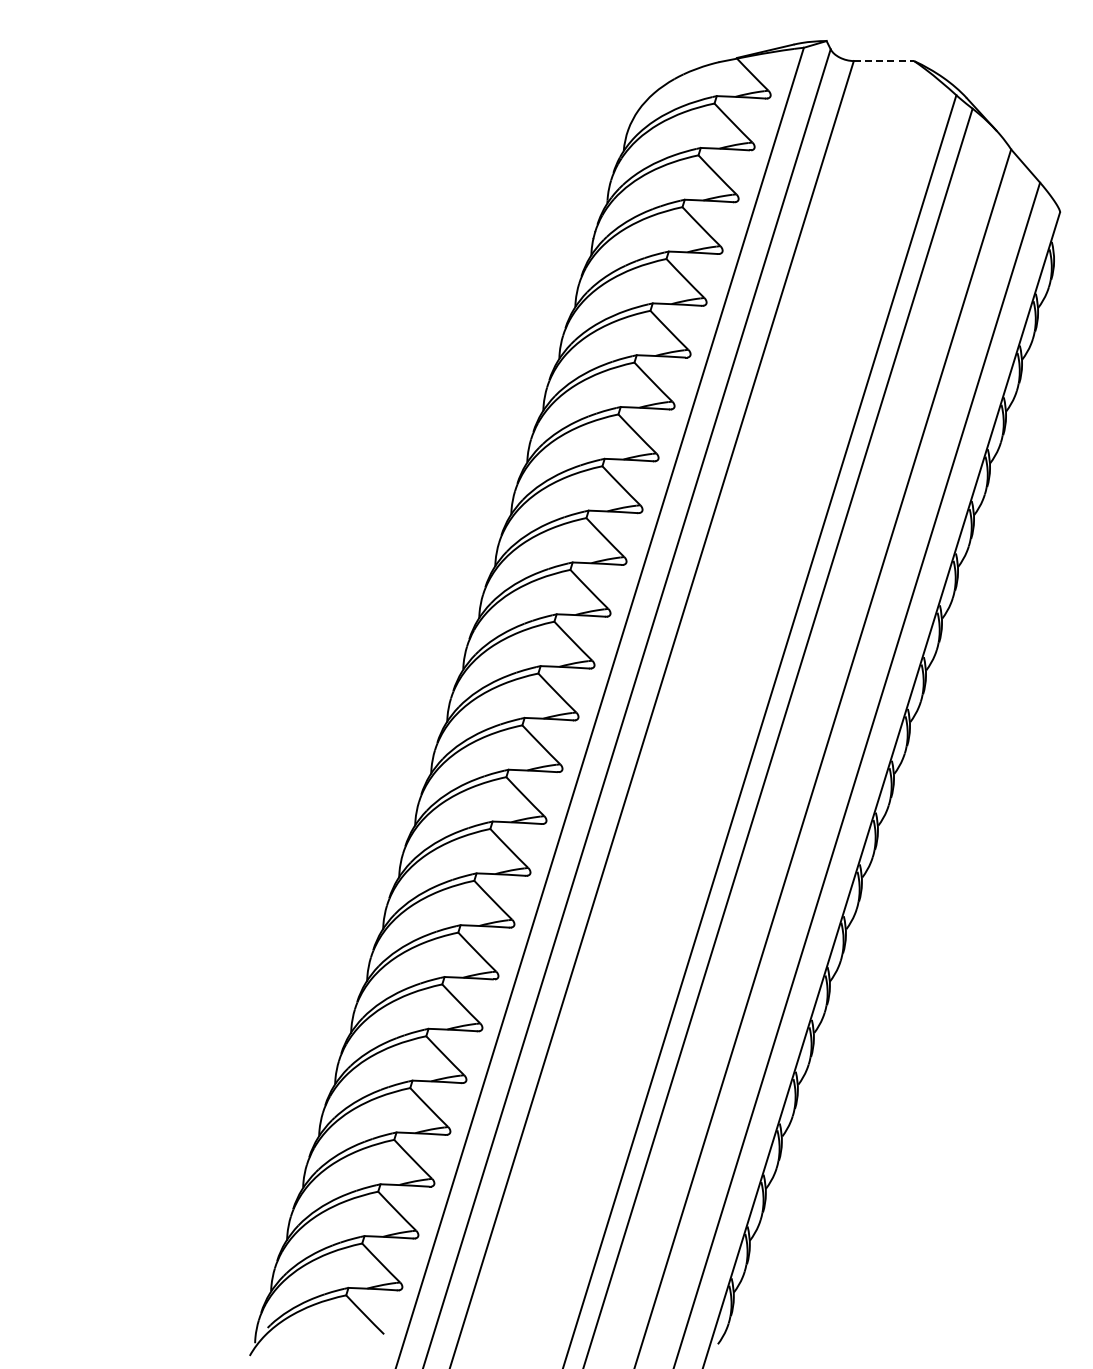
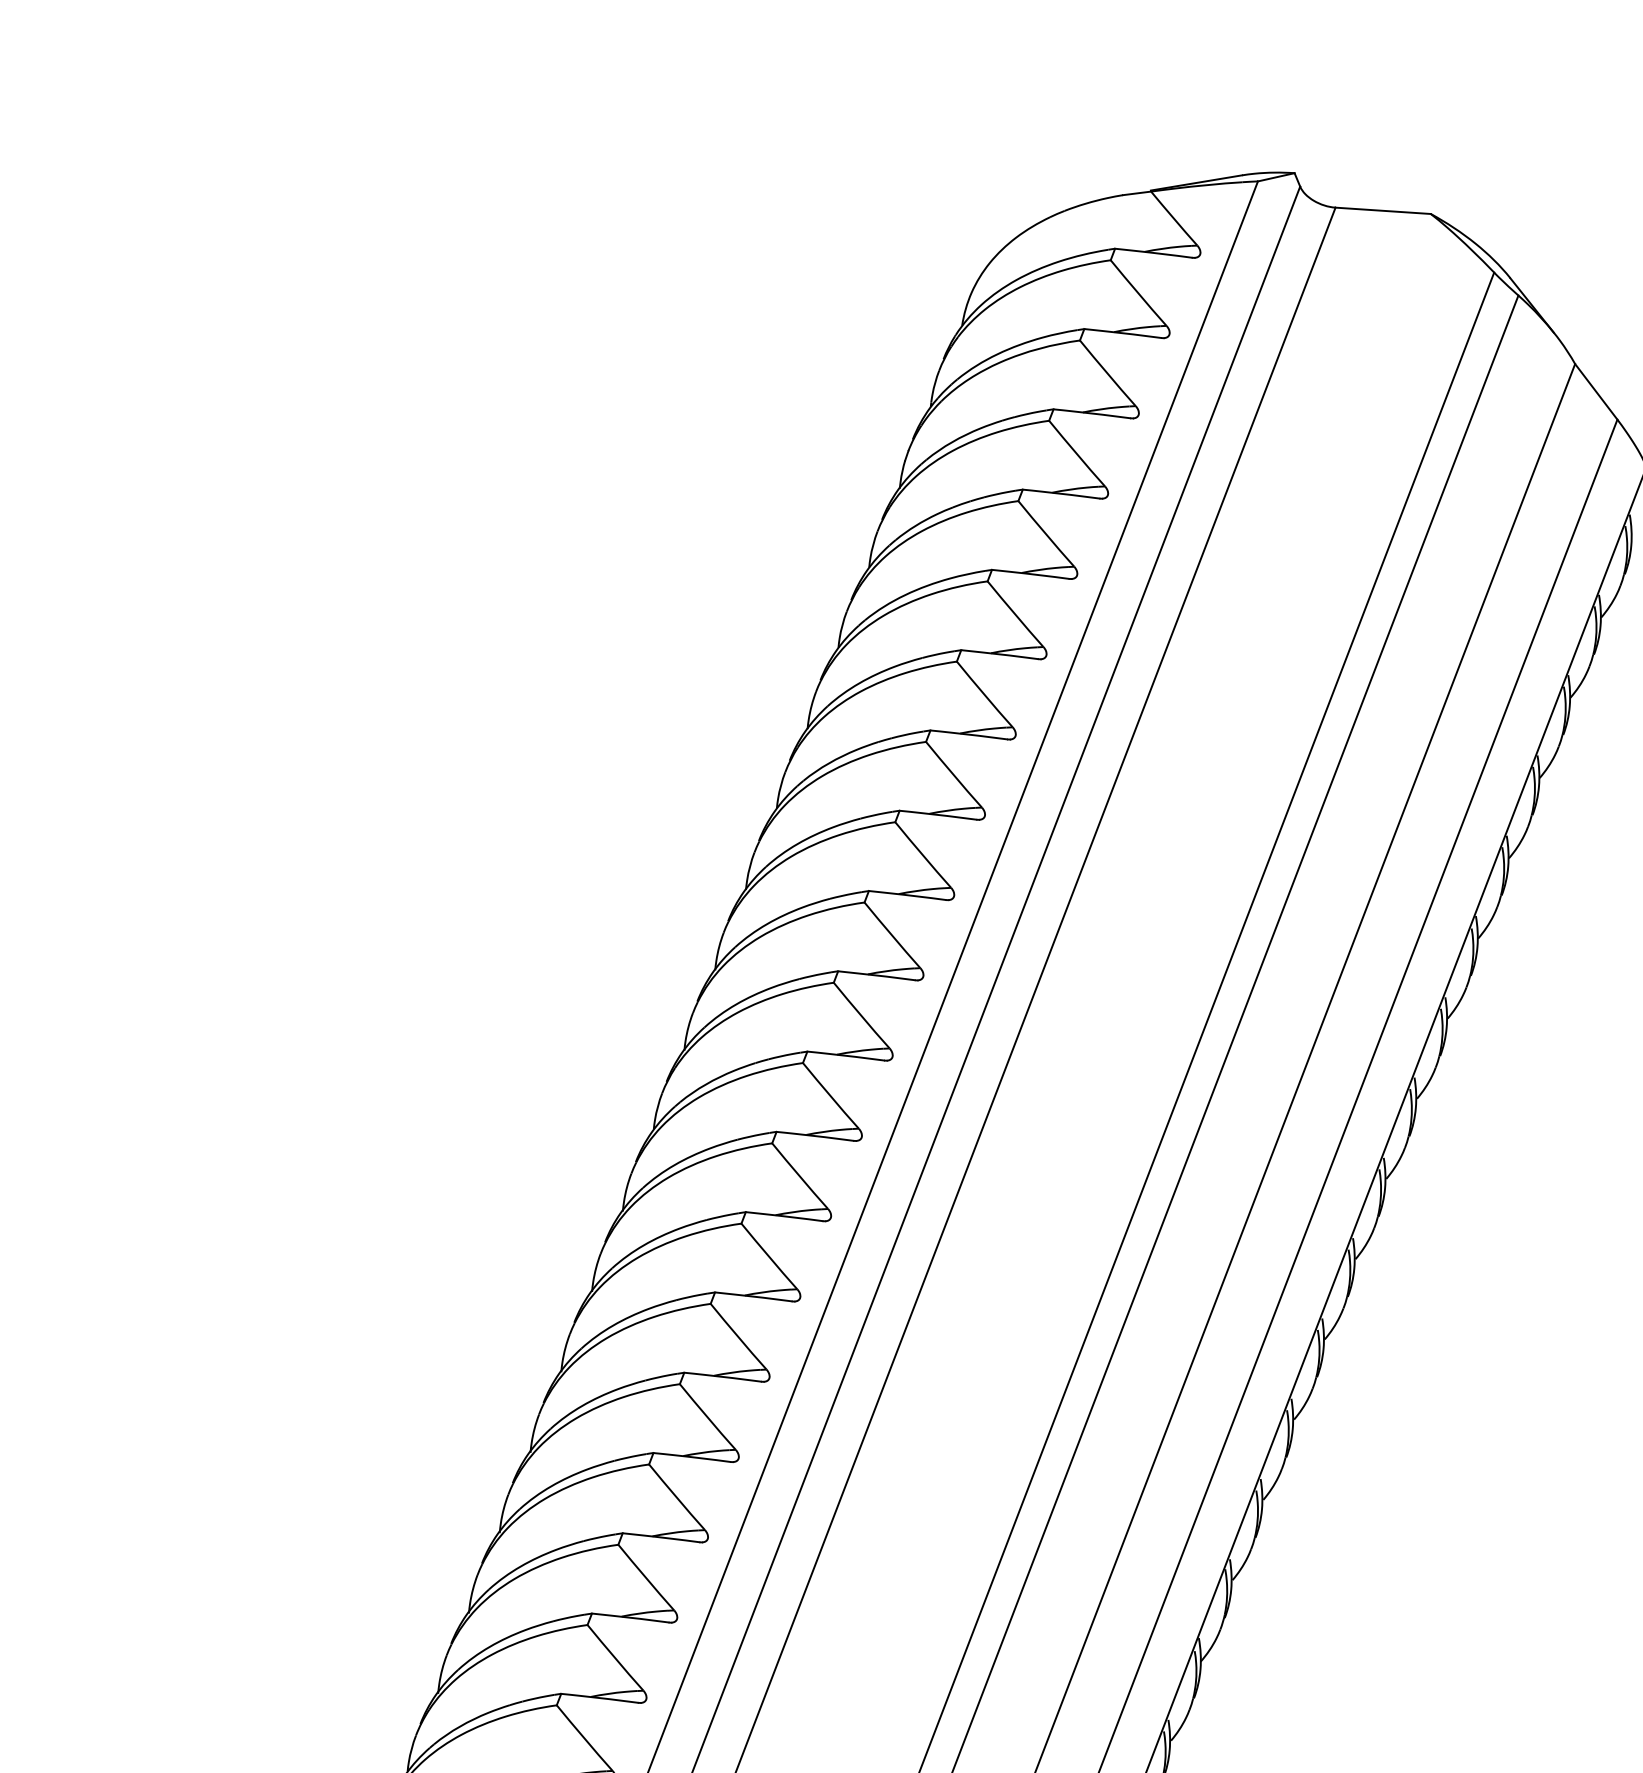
line: (884, 61) -> (1384, 211), dashed -> solid

